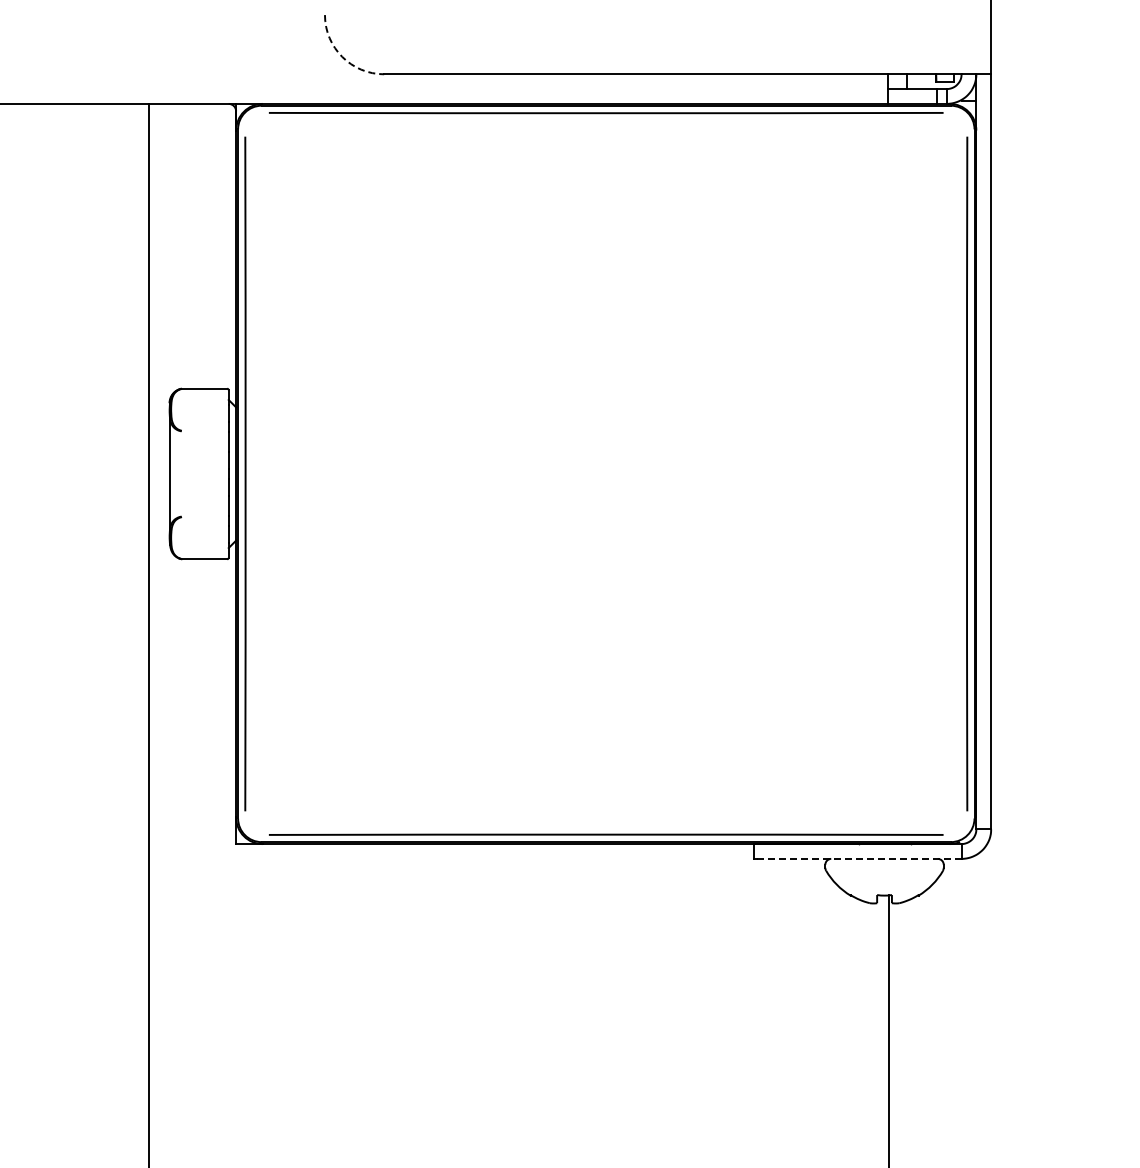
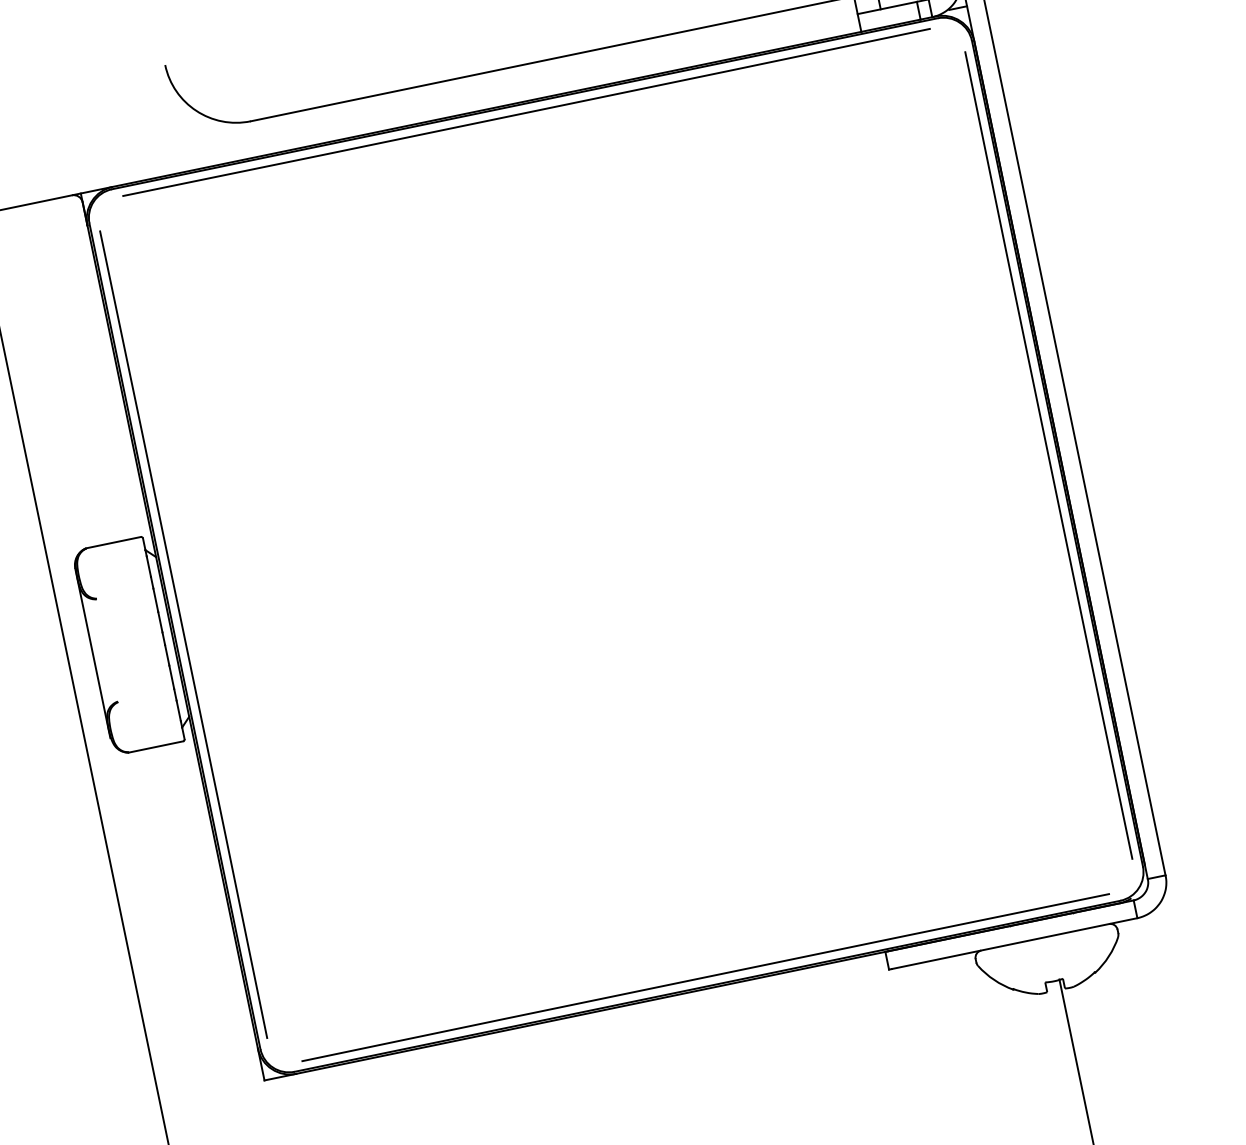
arc: (342, 56) -> (196, 110), dashed -> solid
line: (858, 858) -> (1013, 943), dashed -> solid

